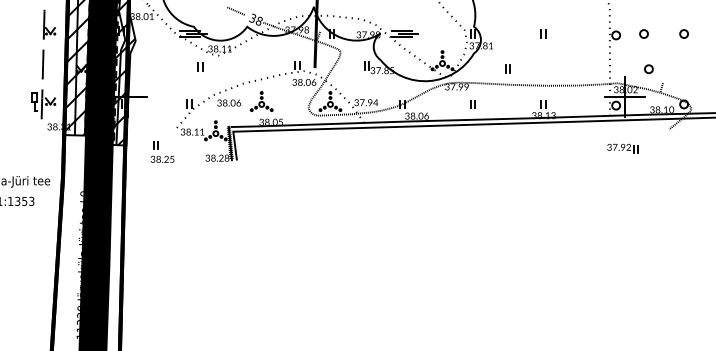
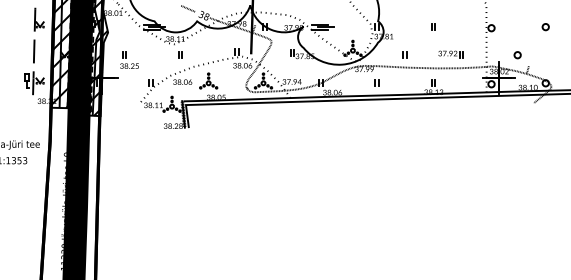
part: (643, 34) -> (513, 27), removed
part: (200, 65) -> (180, 54), moved
part: (622, 148) -> (450, 54), moved
part: (162, 151) -> (129, 59), moved

